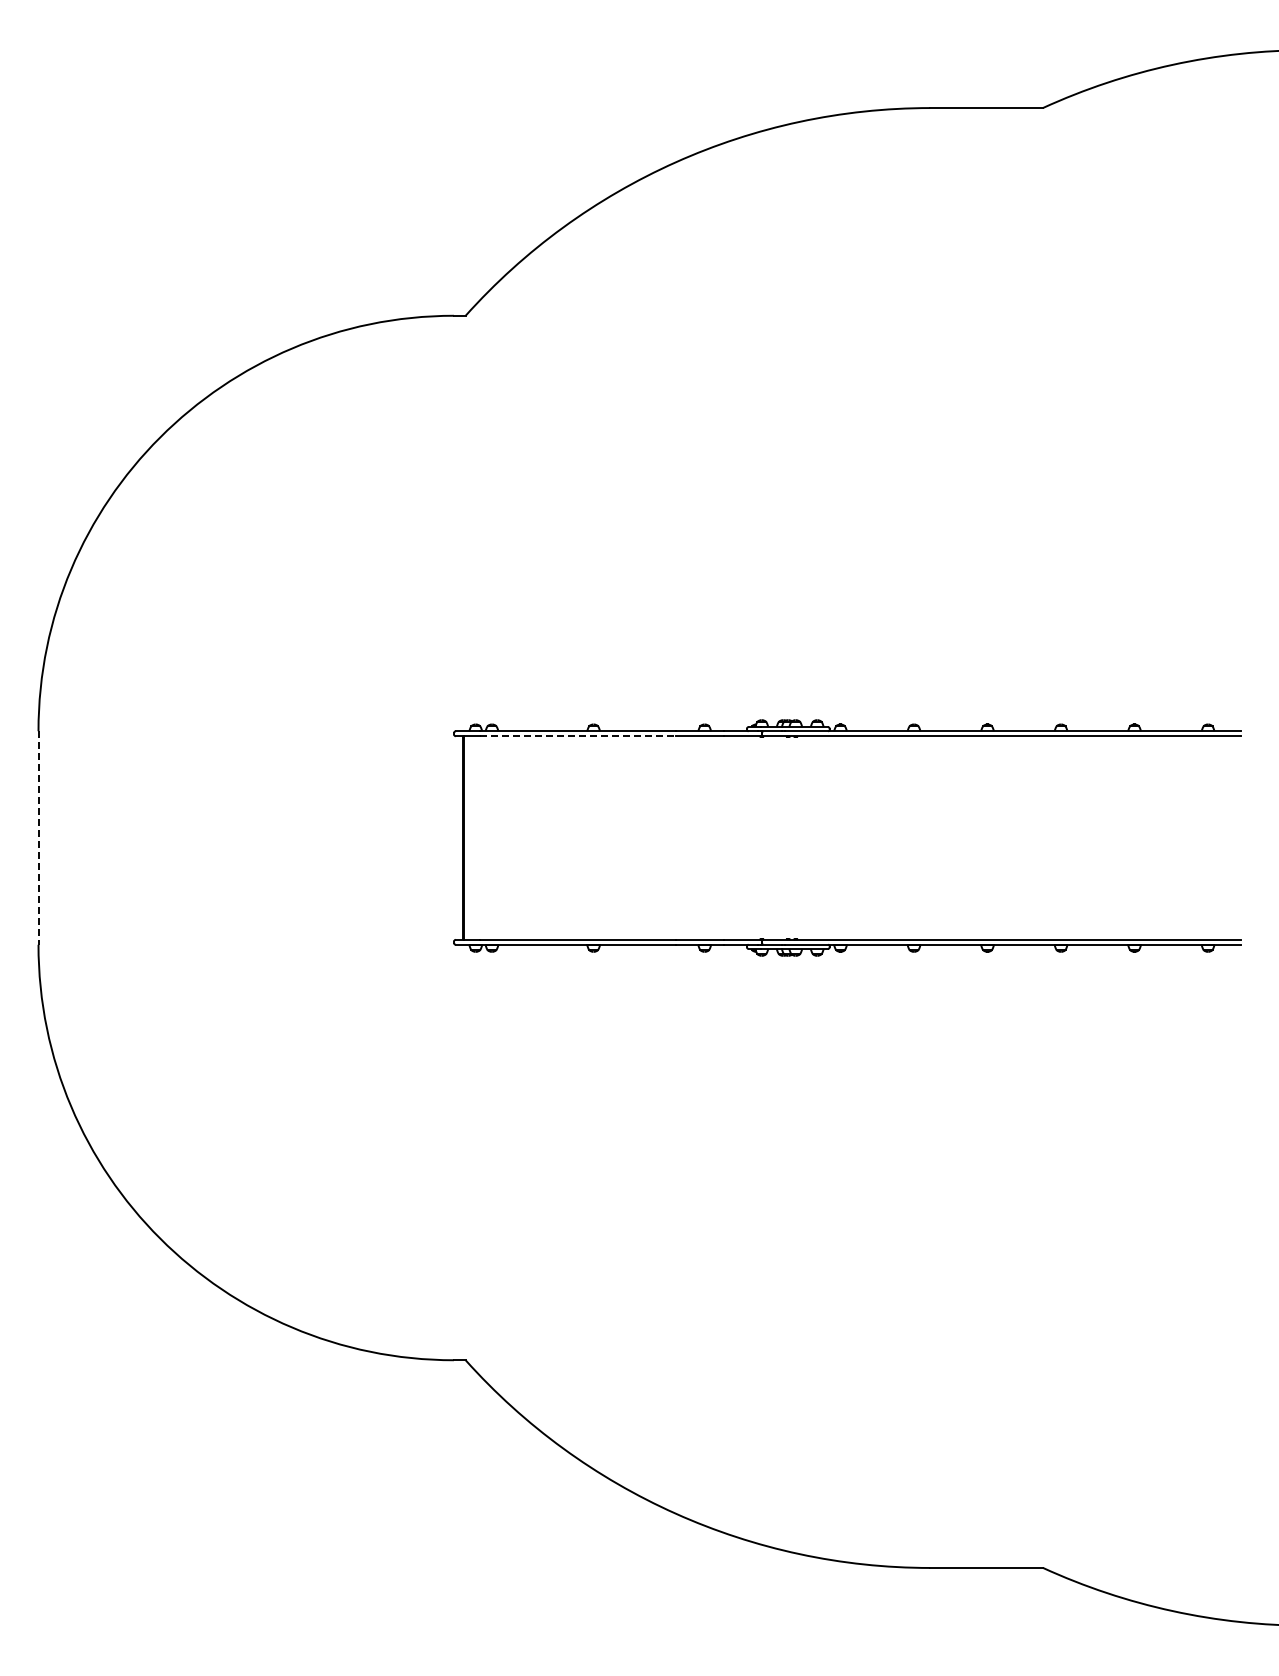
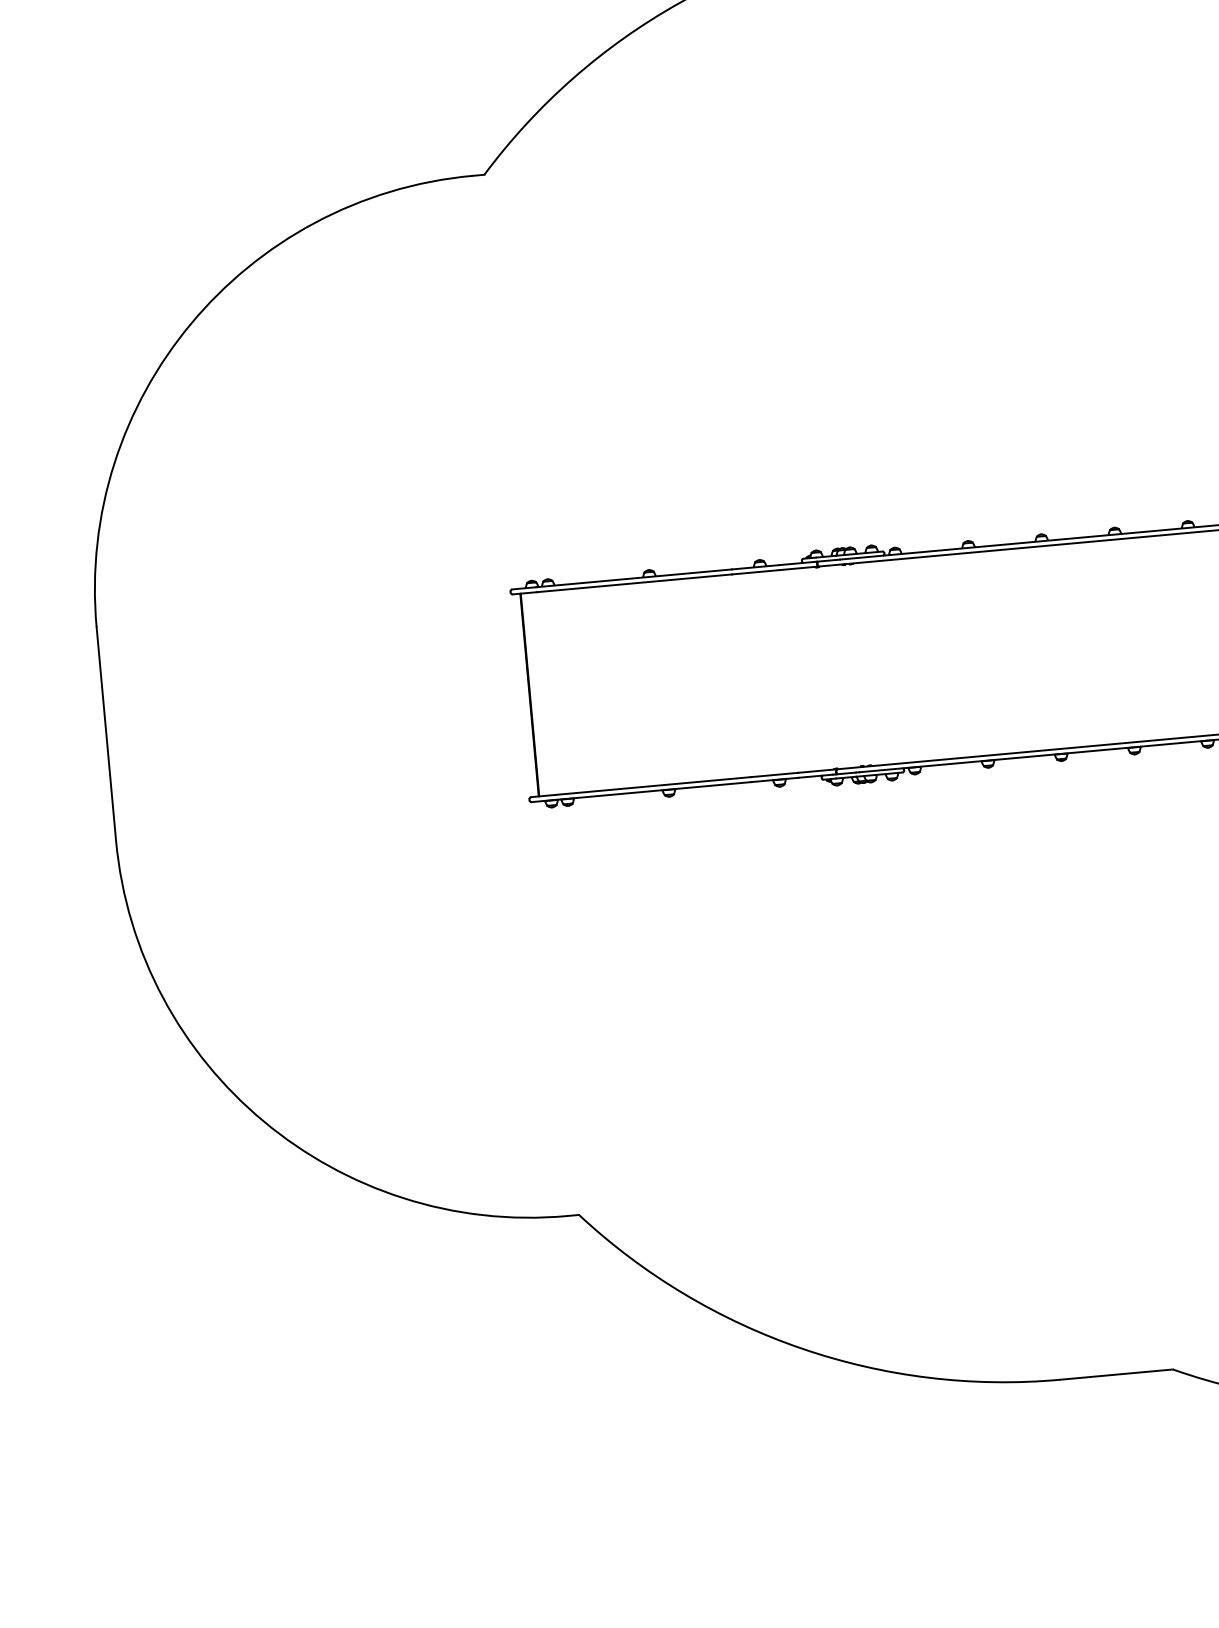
line: (578, 736) -> (634, 583), dashed -> solid
line: (38, 838) -> (106, 734), dashed -> solid

